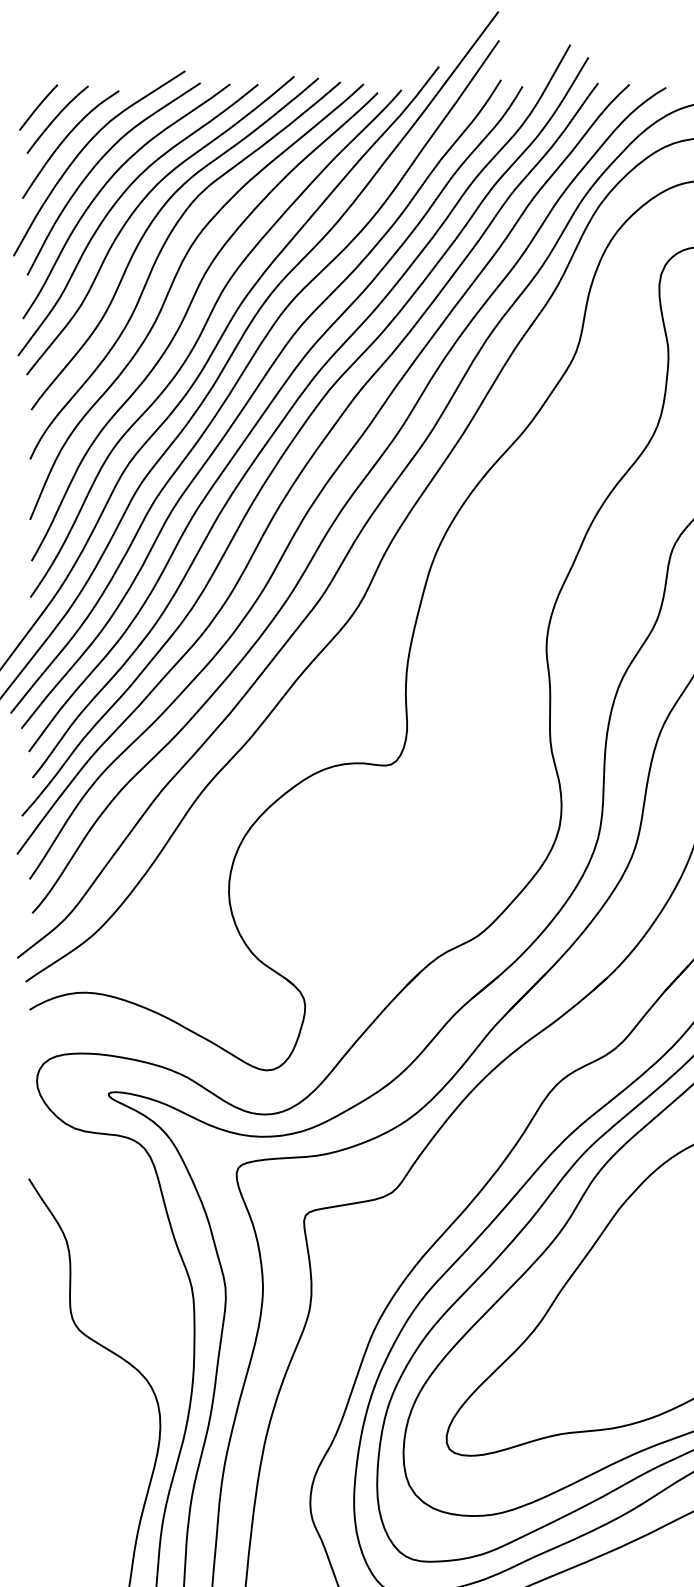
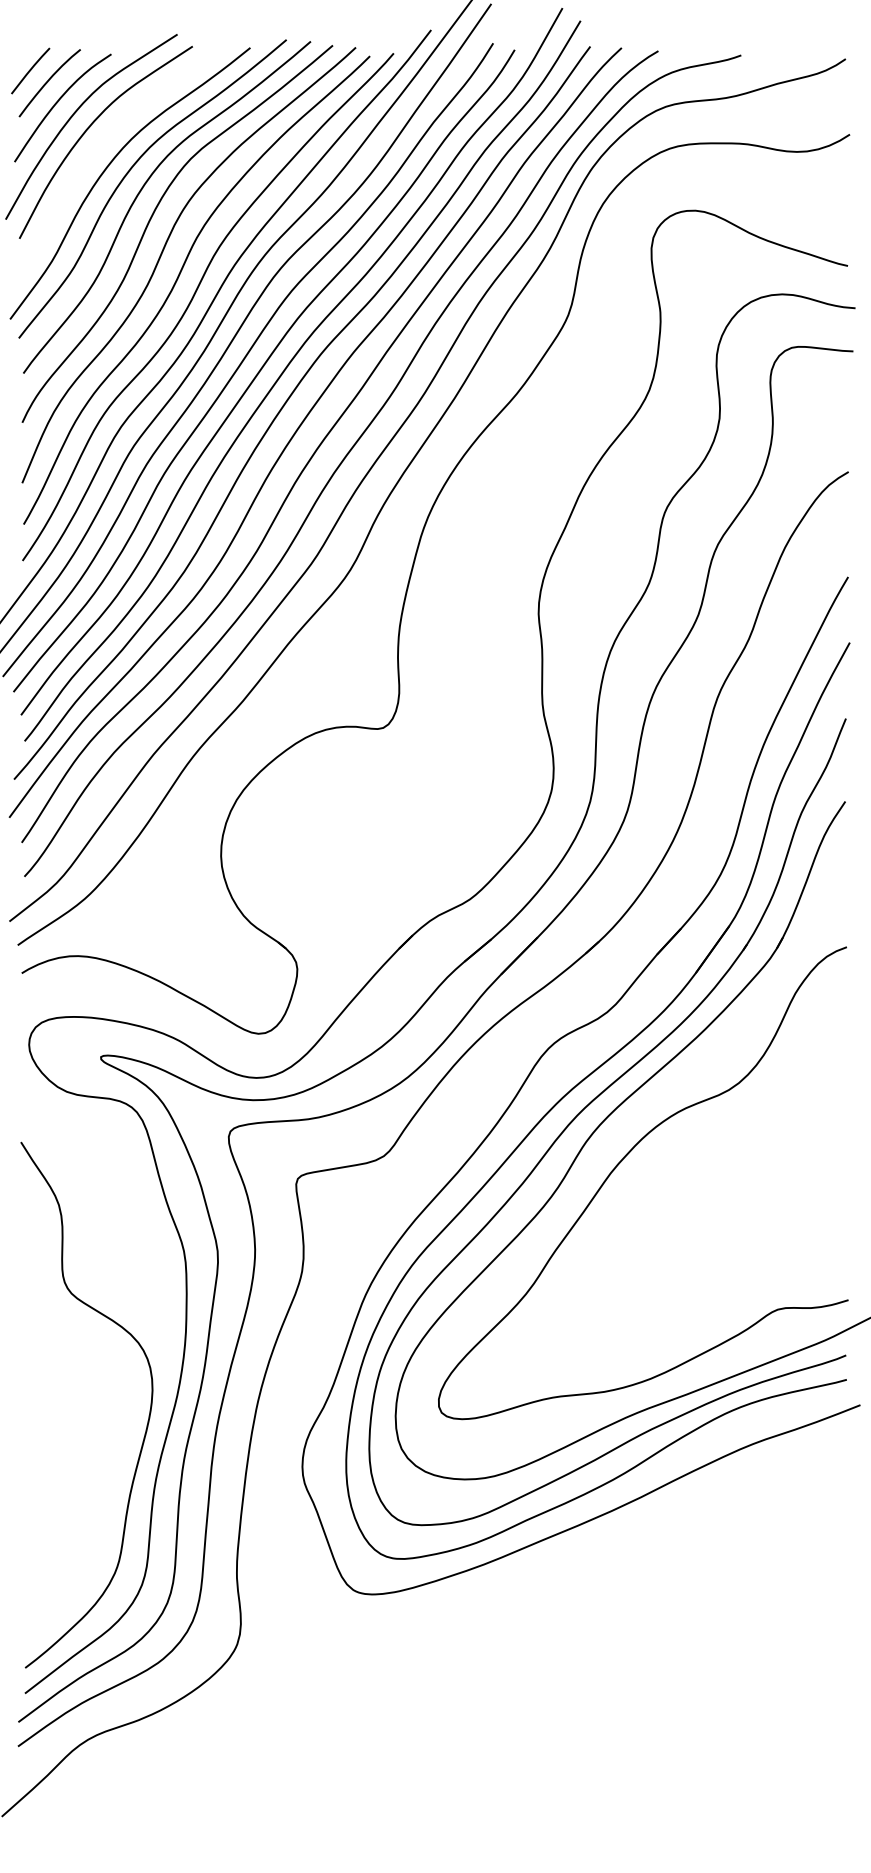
curve: (107, 184) -> (99, 147), removed

